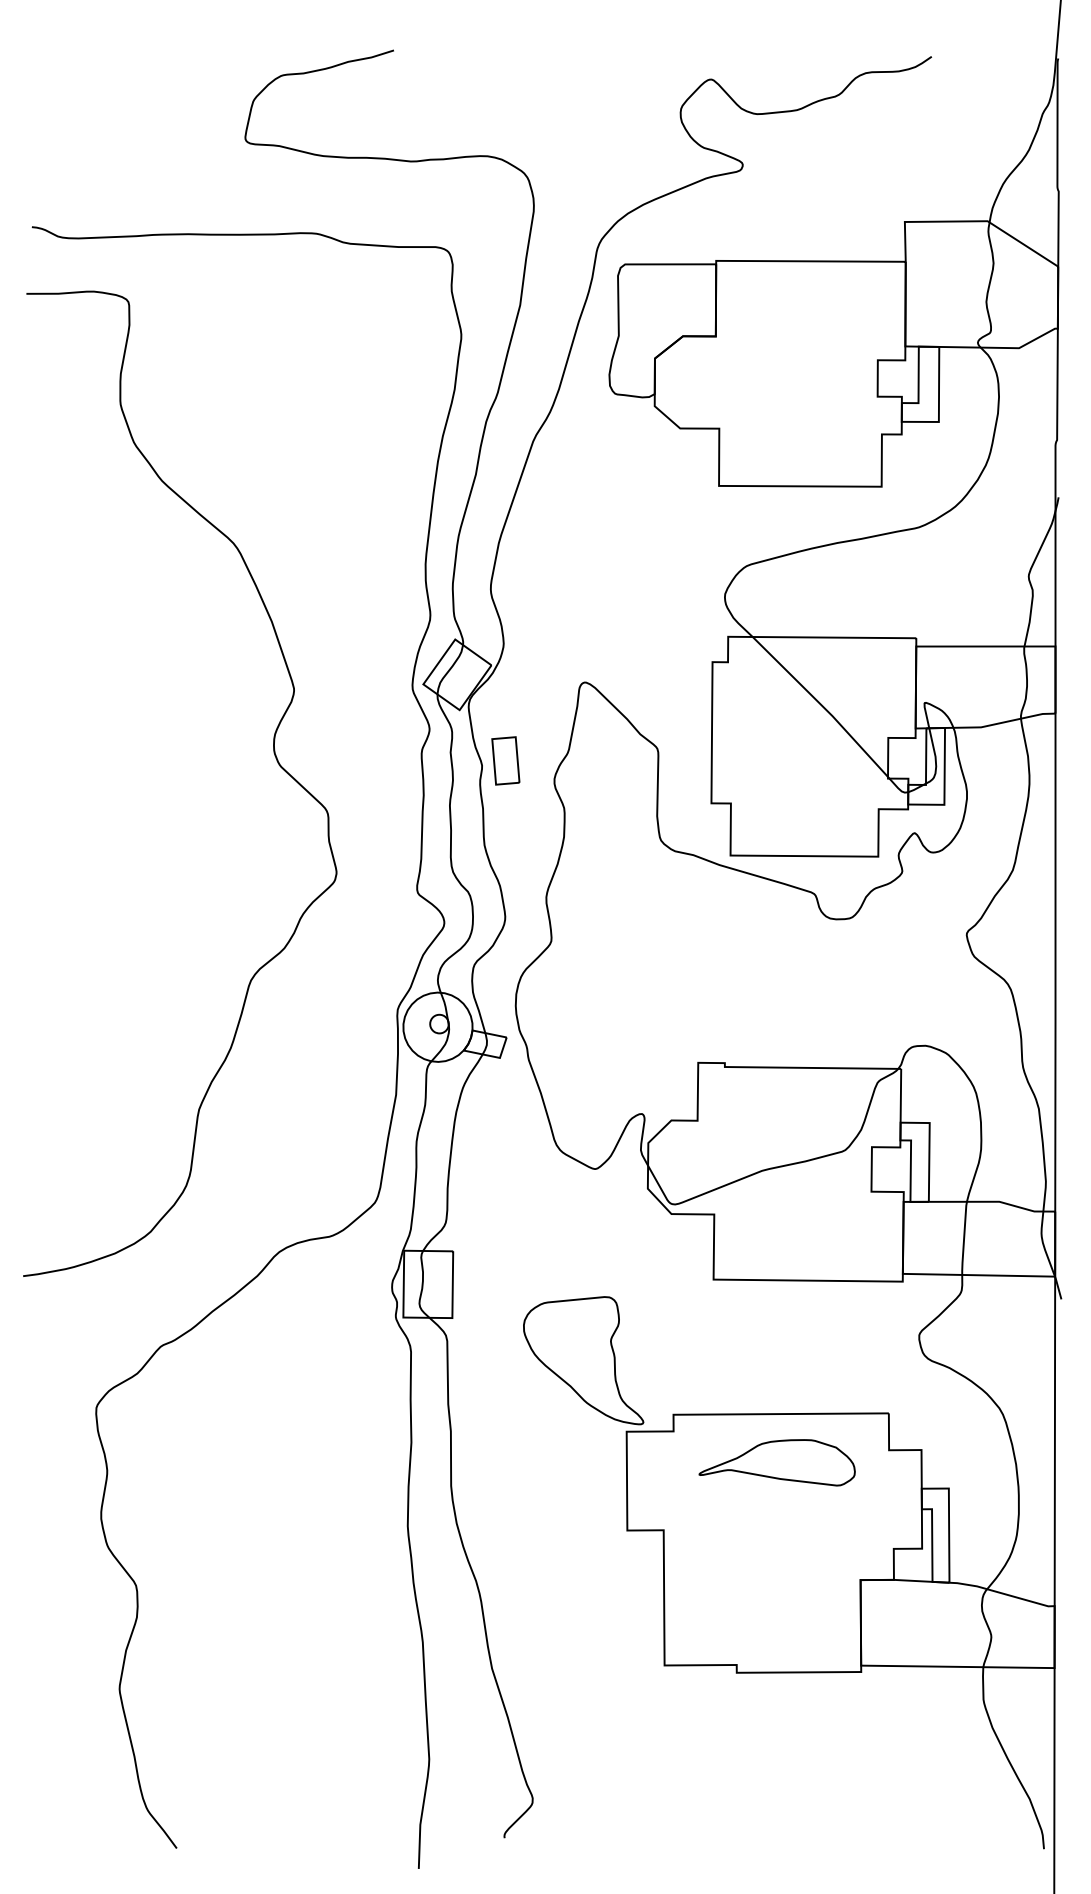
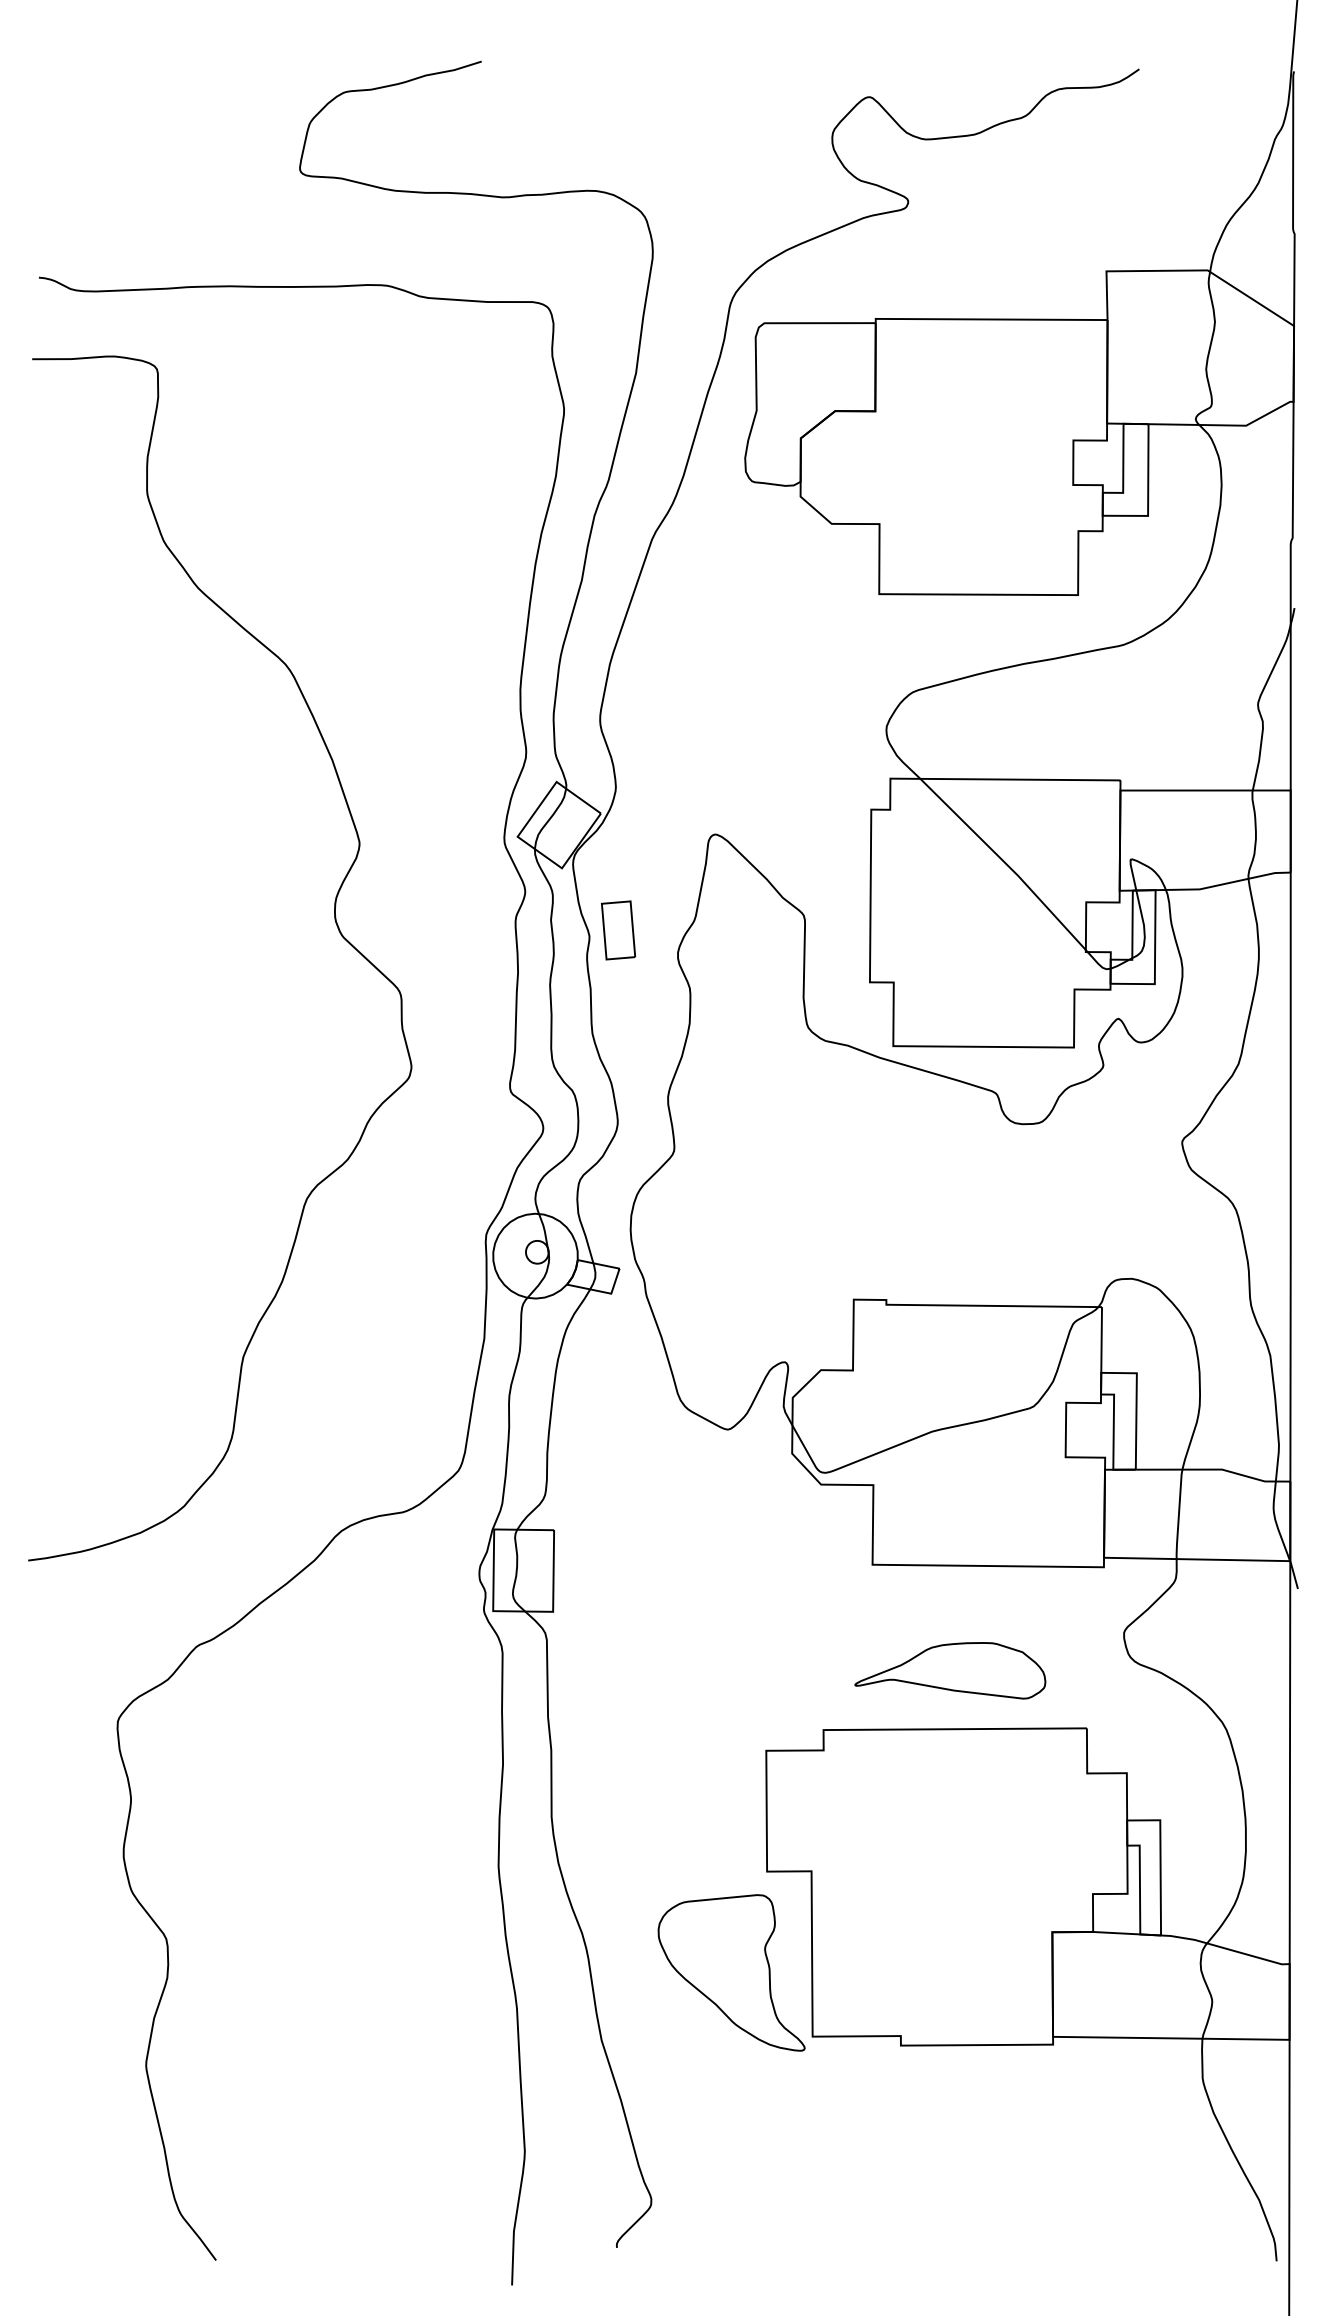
part: (583, 1360) -> (731, 1972), moved
part: (777, 1462) -> (950, 1670), moved

